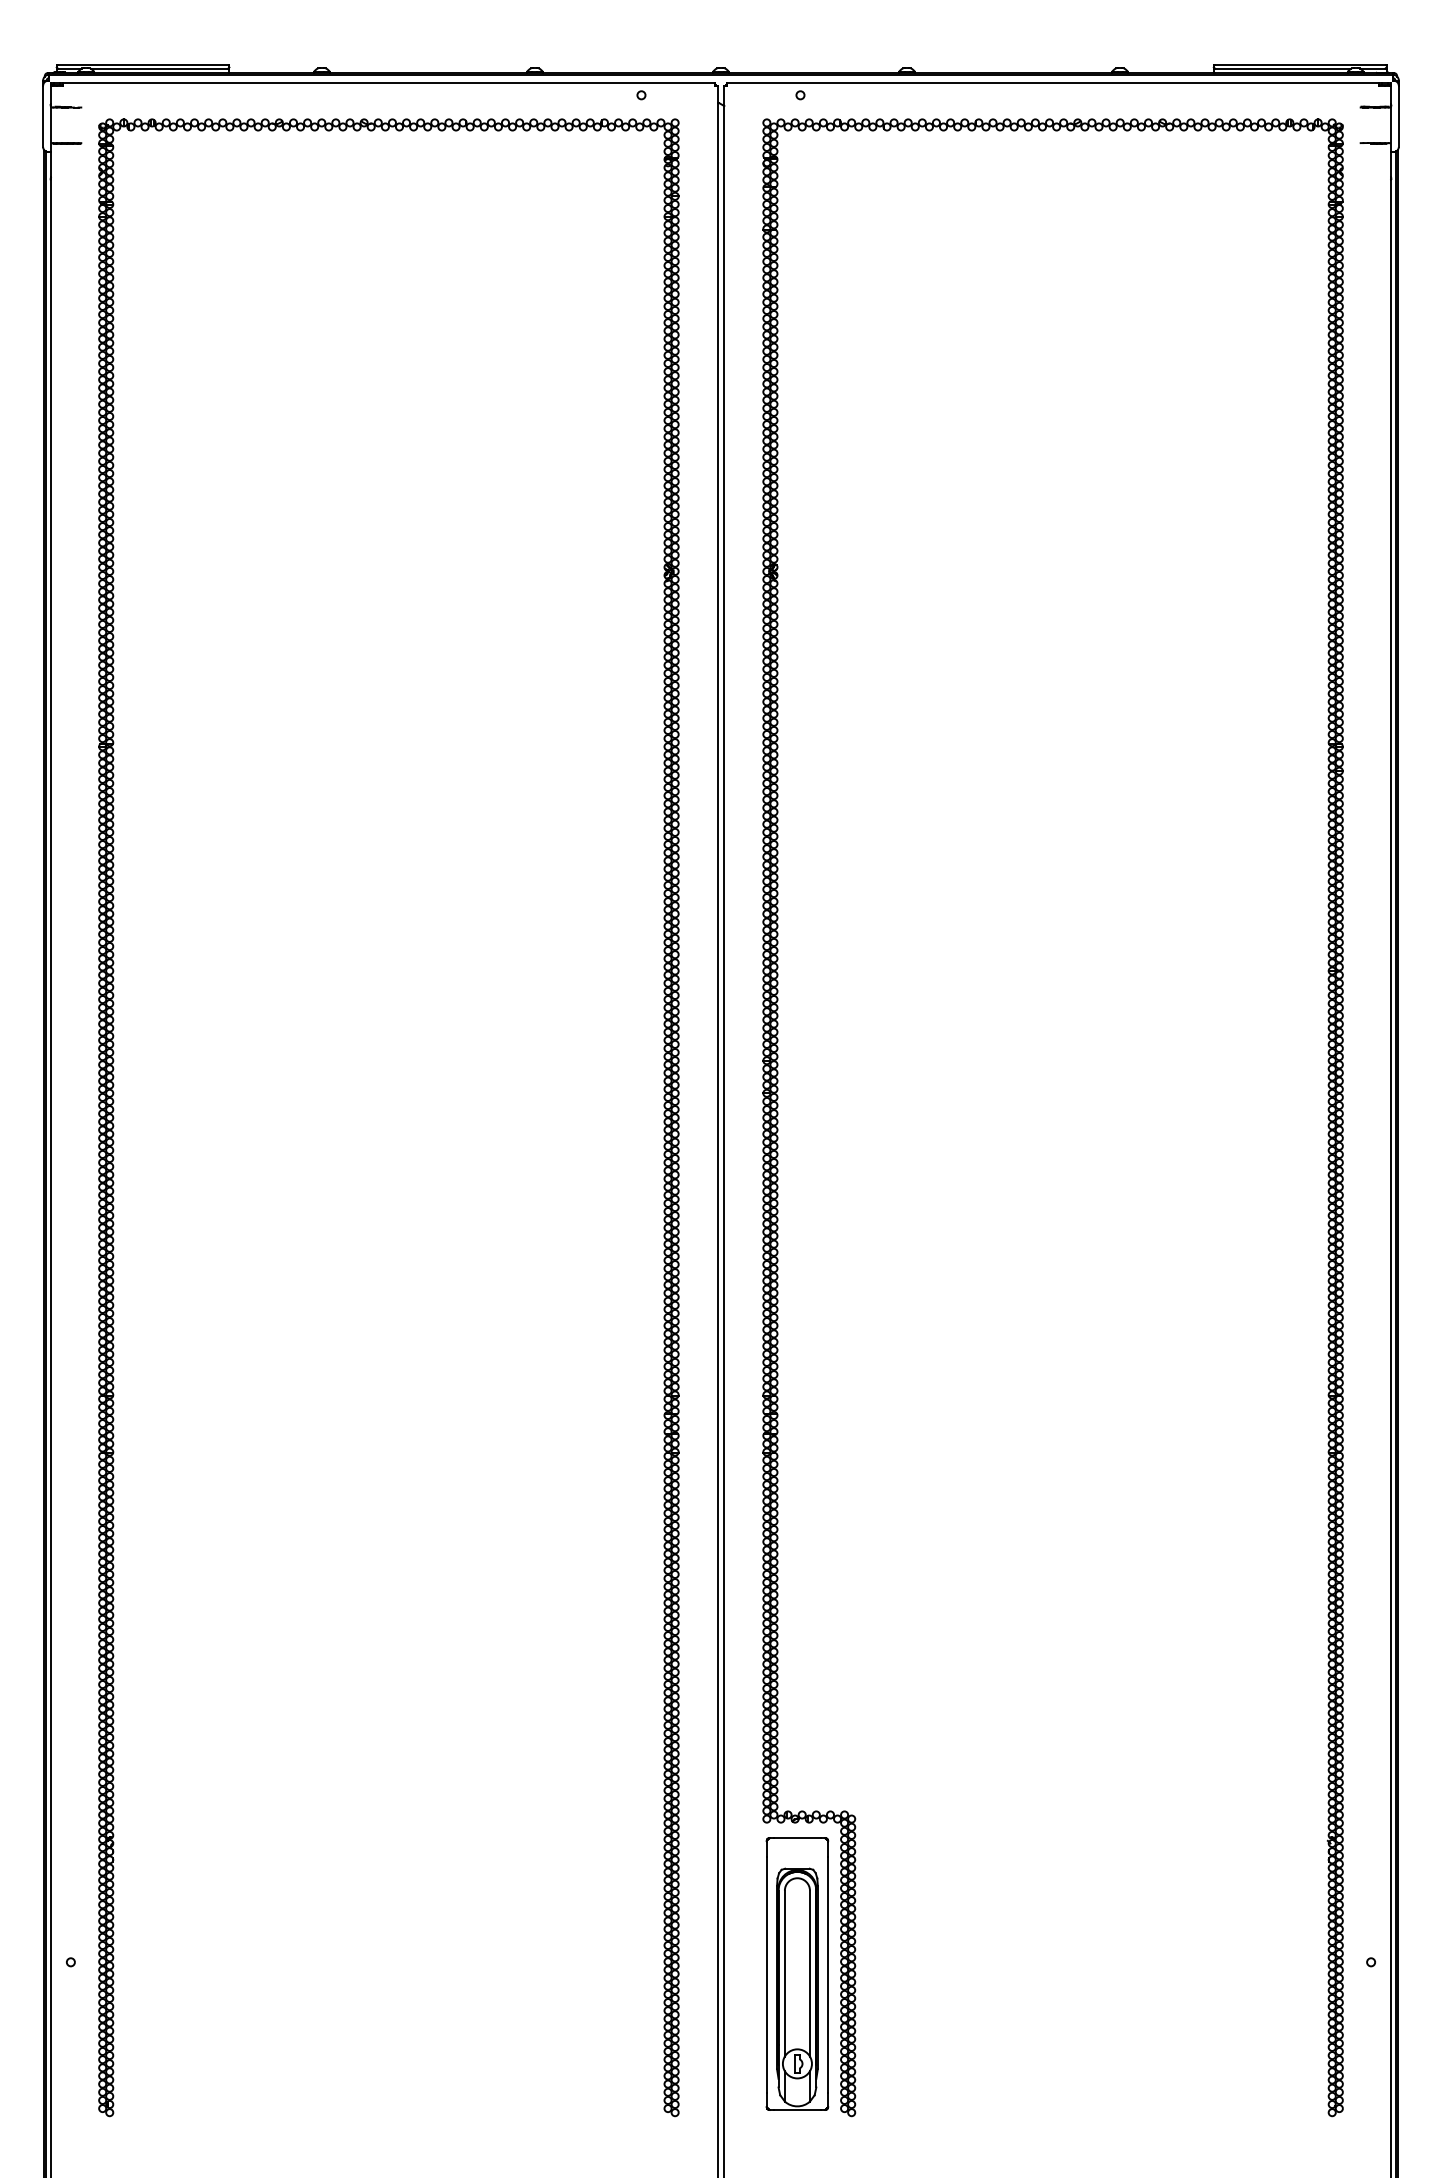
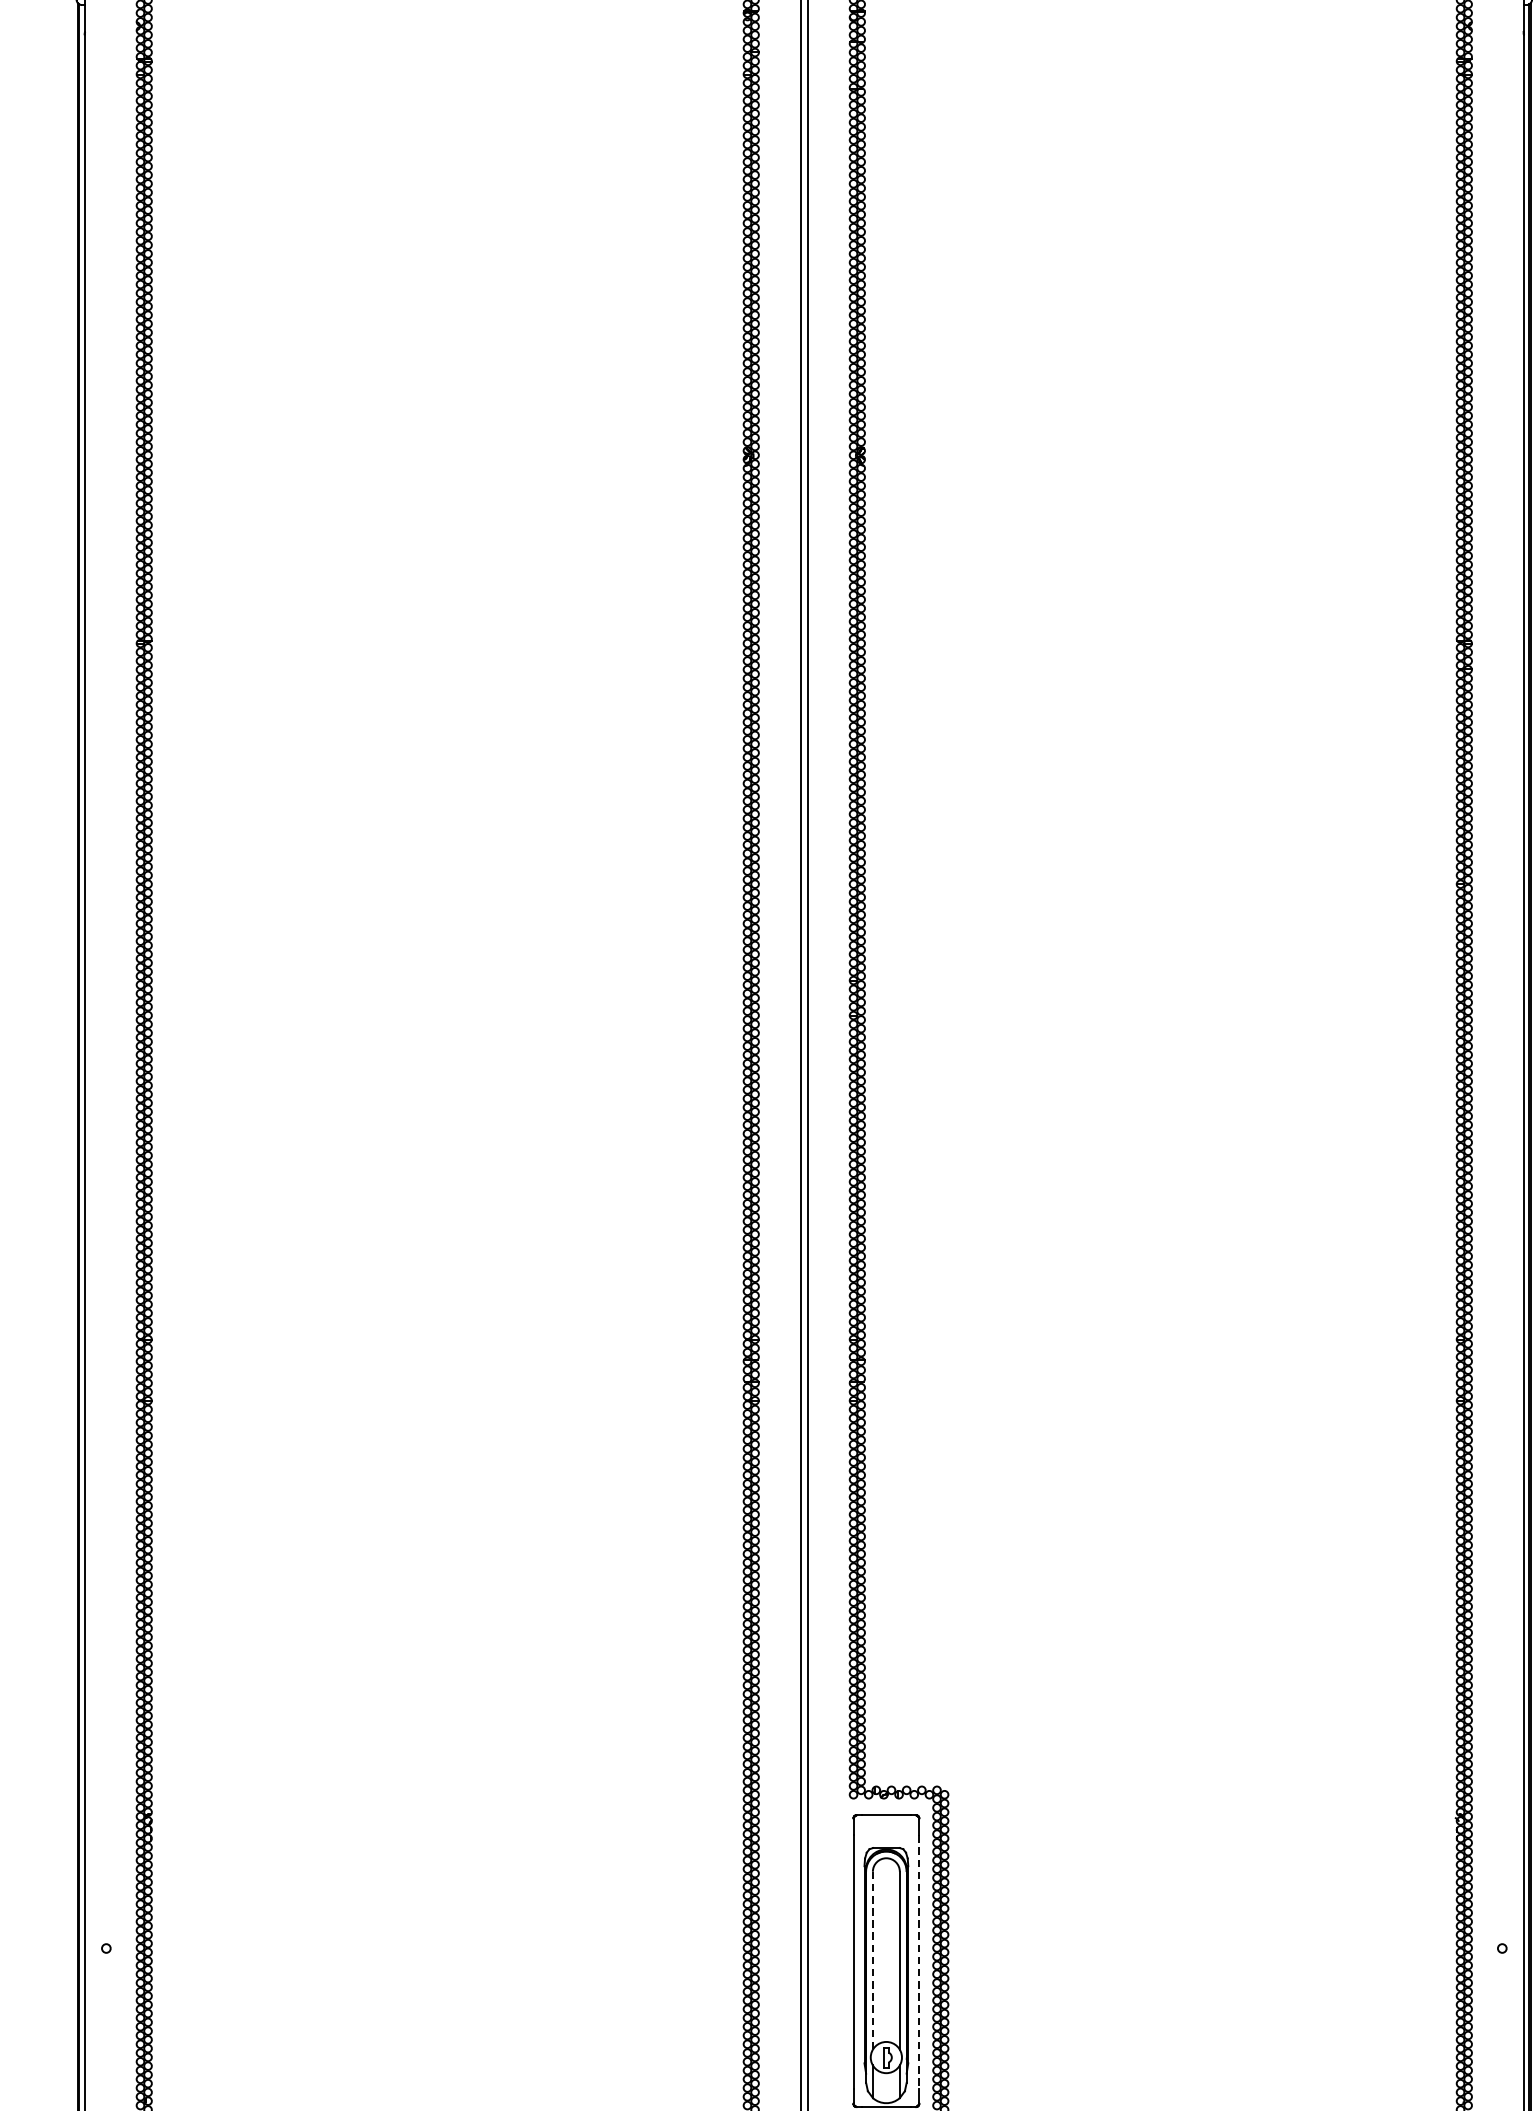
line: (784, 1973) -> (872, 1960), solid -> dashed
line: (828, 1974) -> (919, 1961), solid -> dashed

